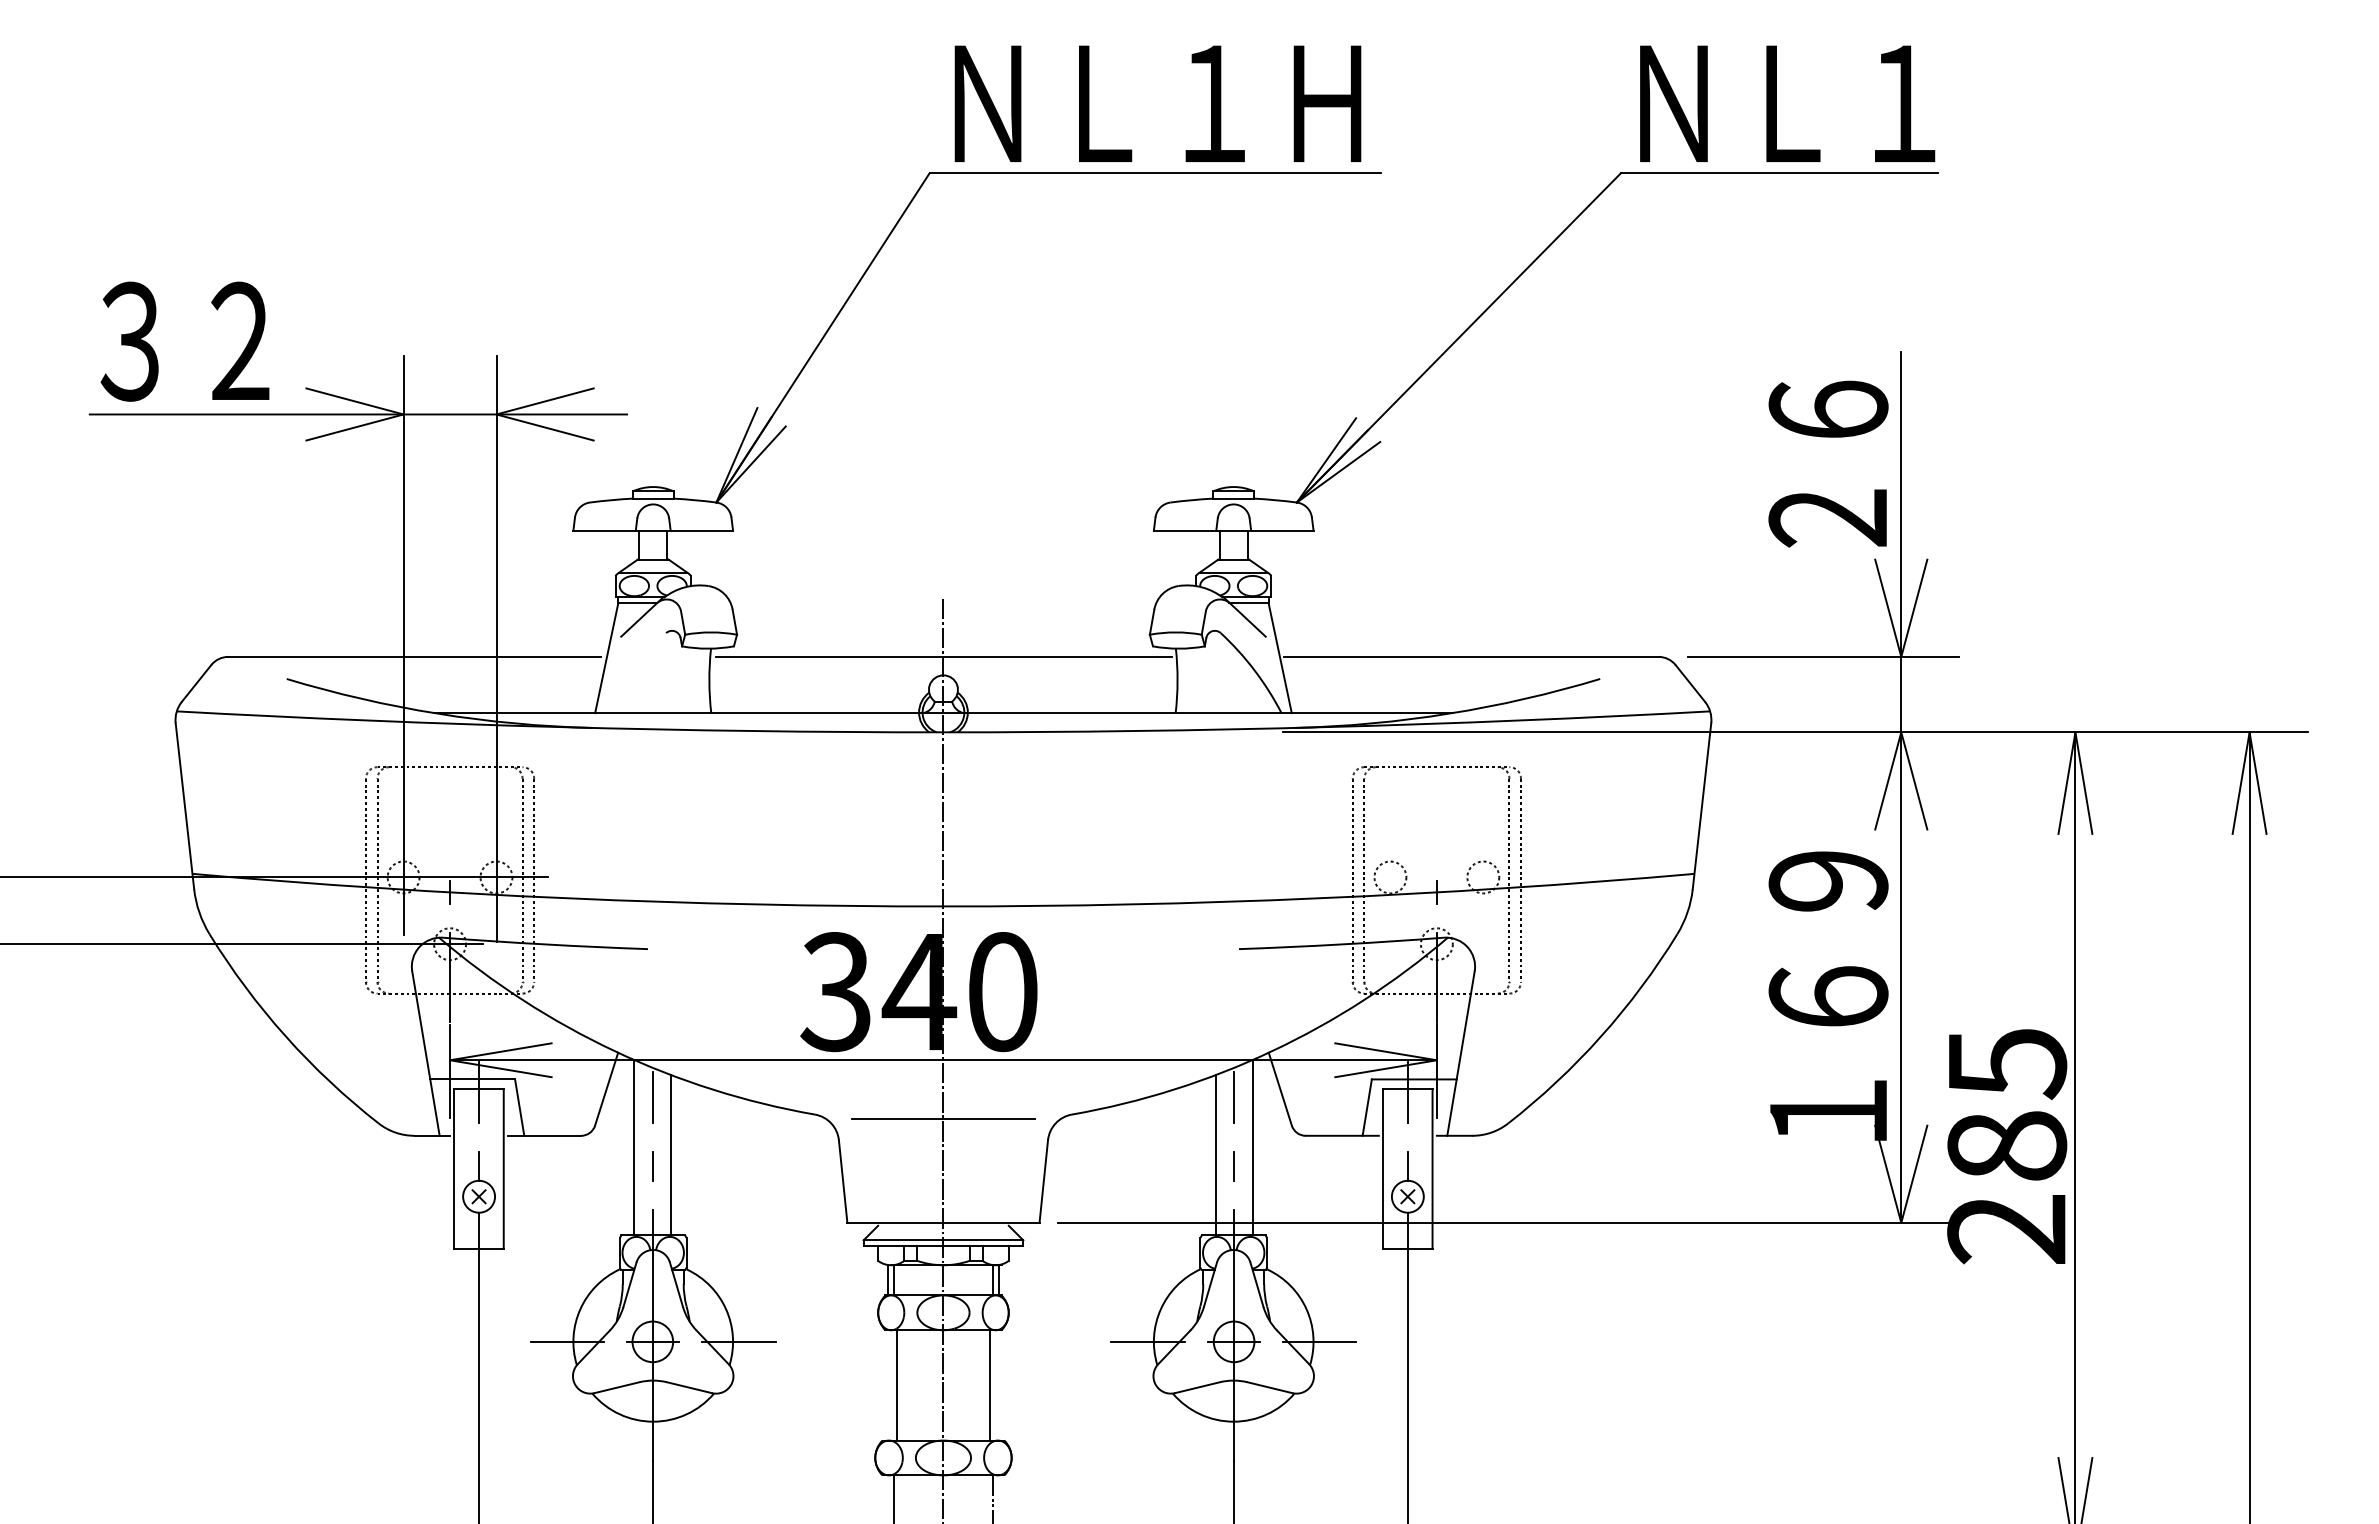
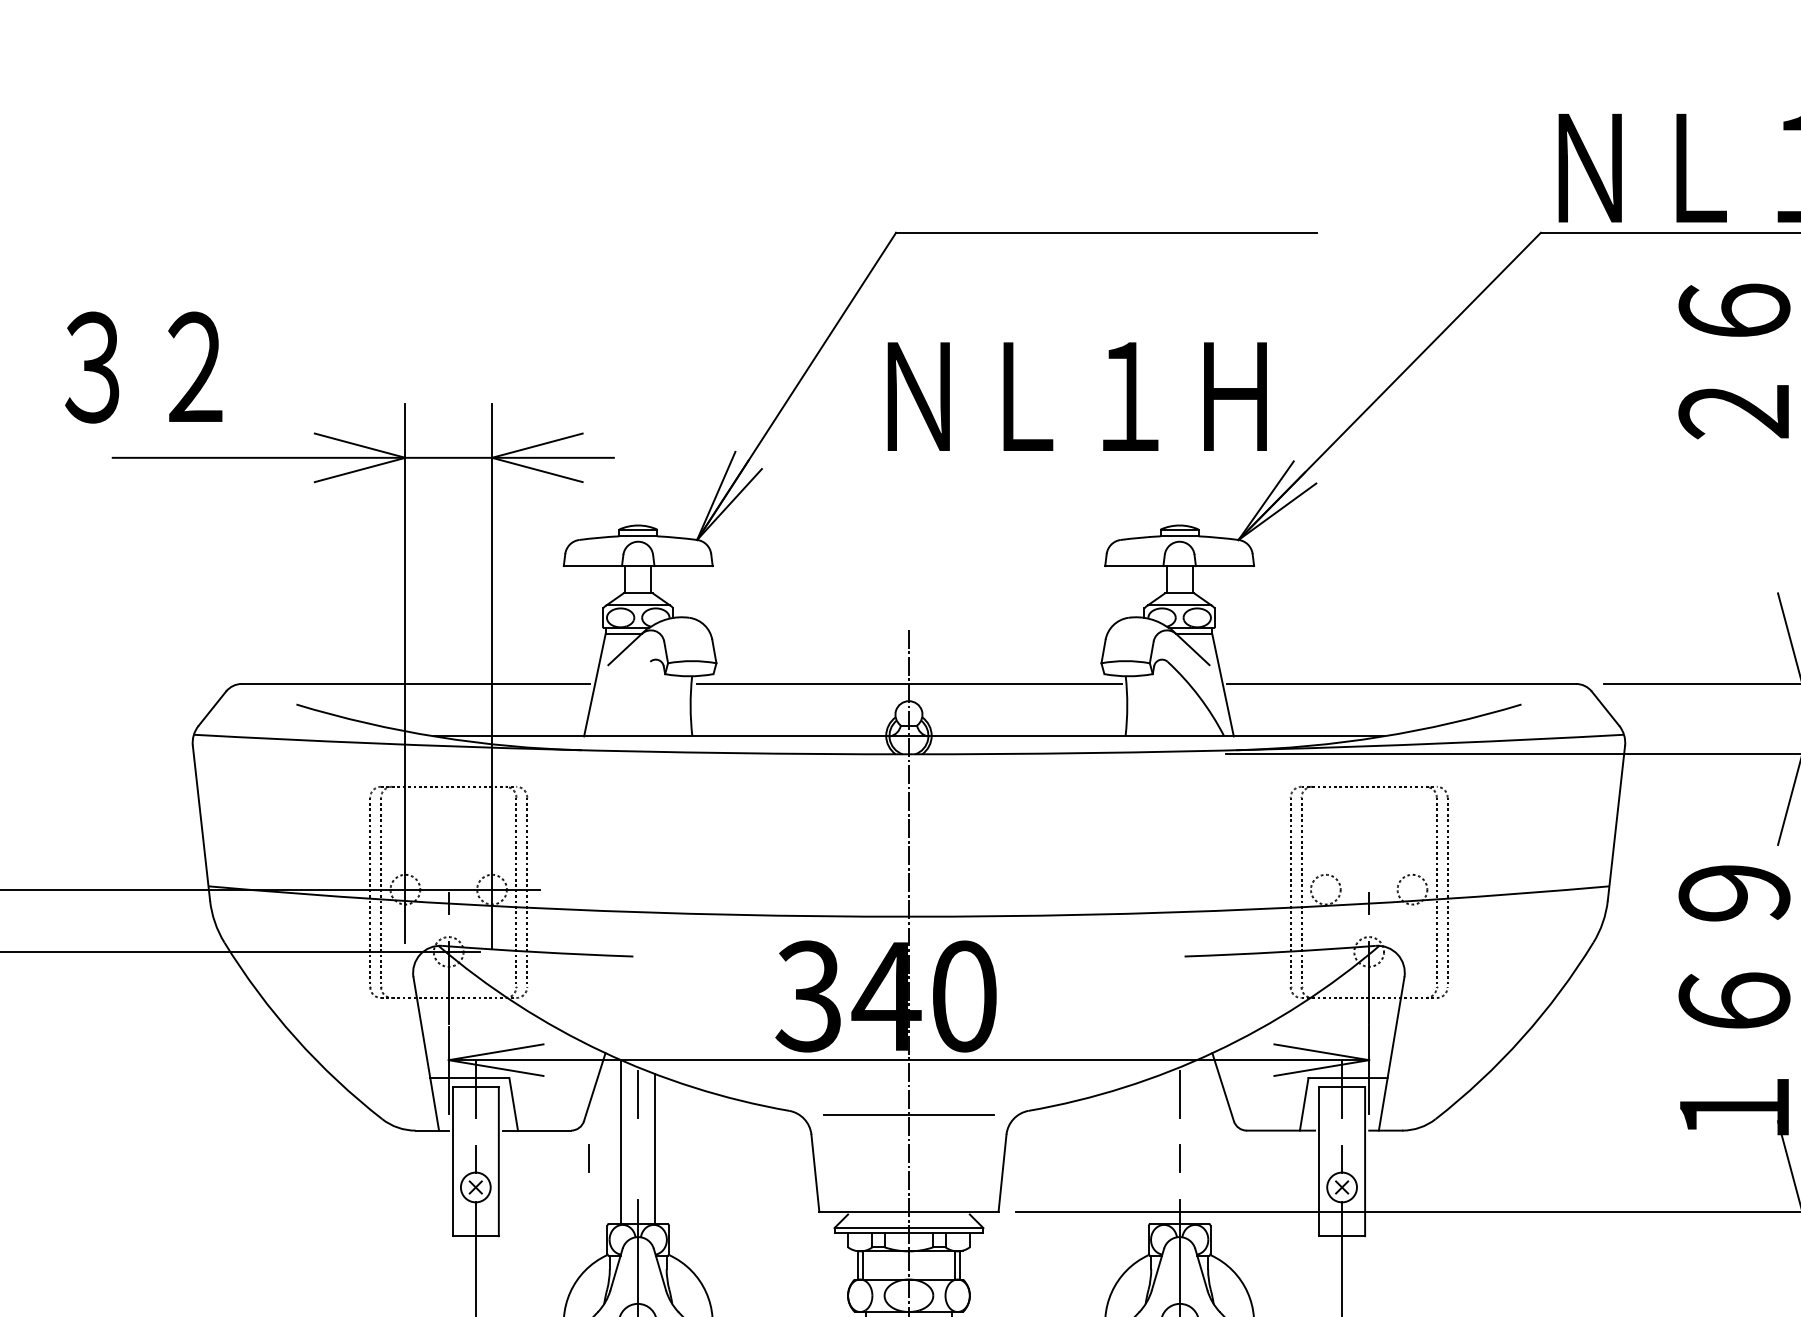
text: (1157, 103) -> (1076, 396), moved
text: (184, 341) -> (143, 367), moved
text: (1828, 463) -> (1734, 360), moved
line: (1252, 1147) -> (1197, 1141), removed
line: (1215, 1155) -> (1162, 1148), removed
line: (652, 1166) -> (588, 1159), moved

